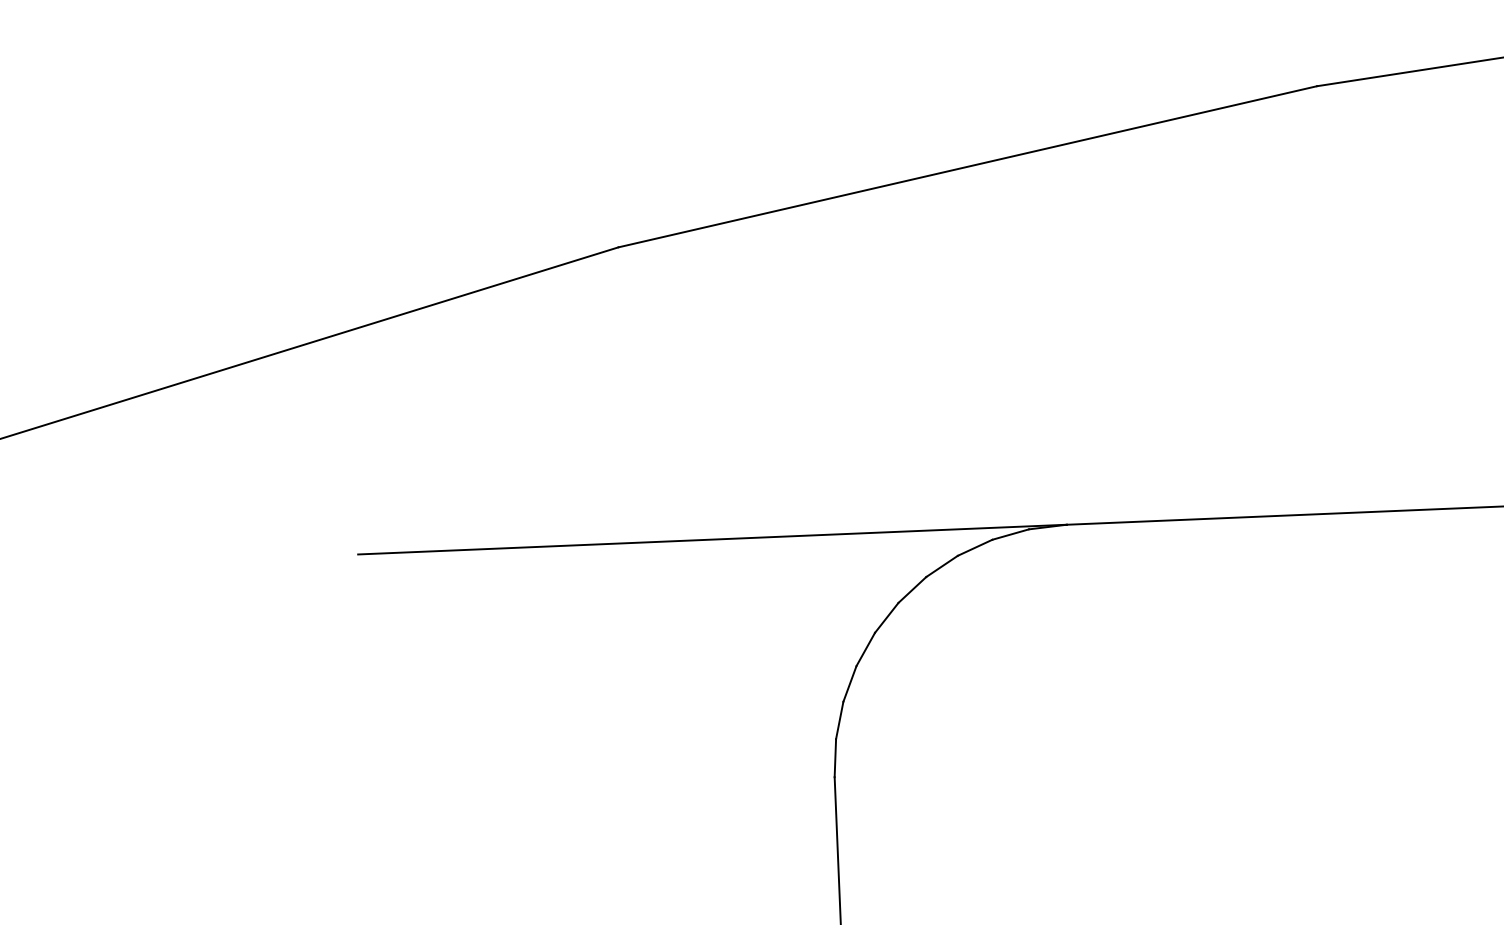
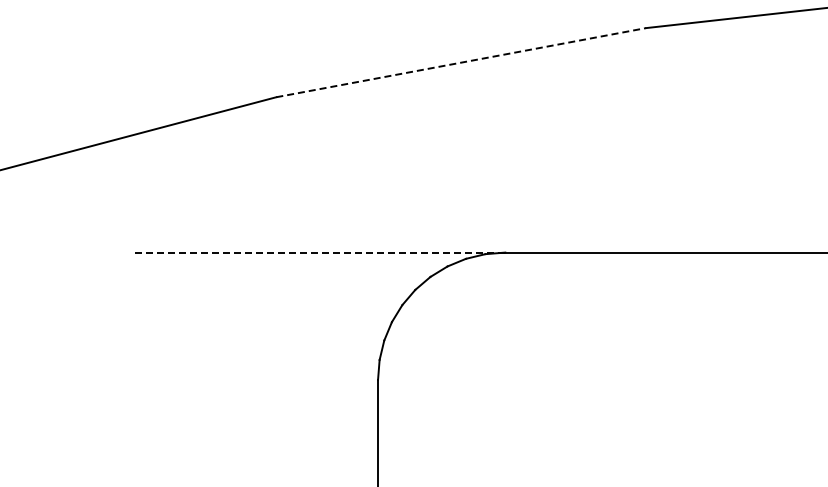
line: (968, 166) -> (461, 62), solid -> dashed
line: (711, 539) -> (318, 252), solid -> dashed

